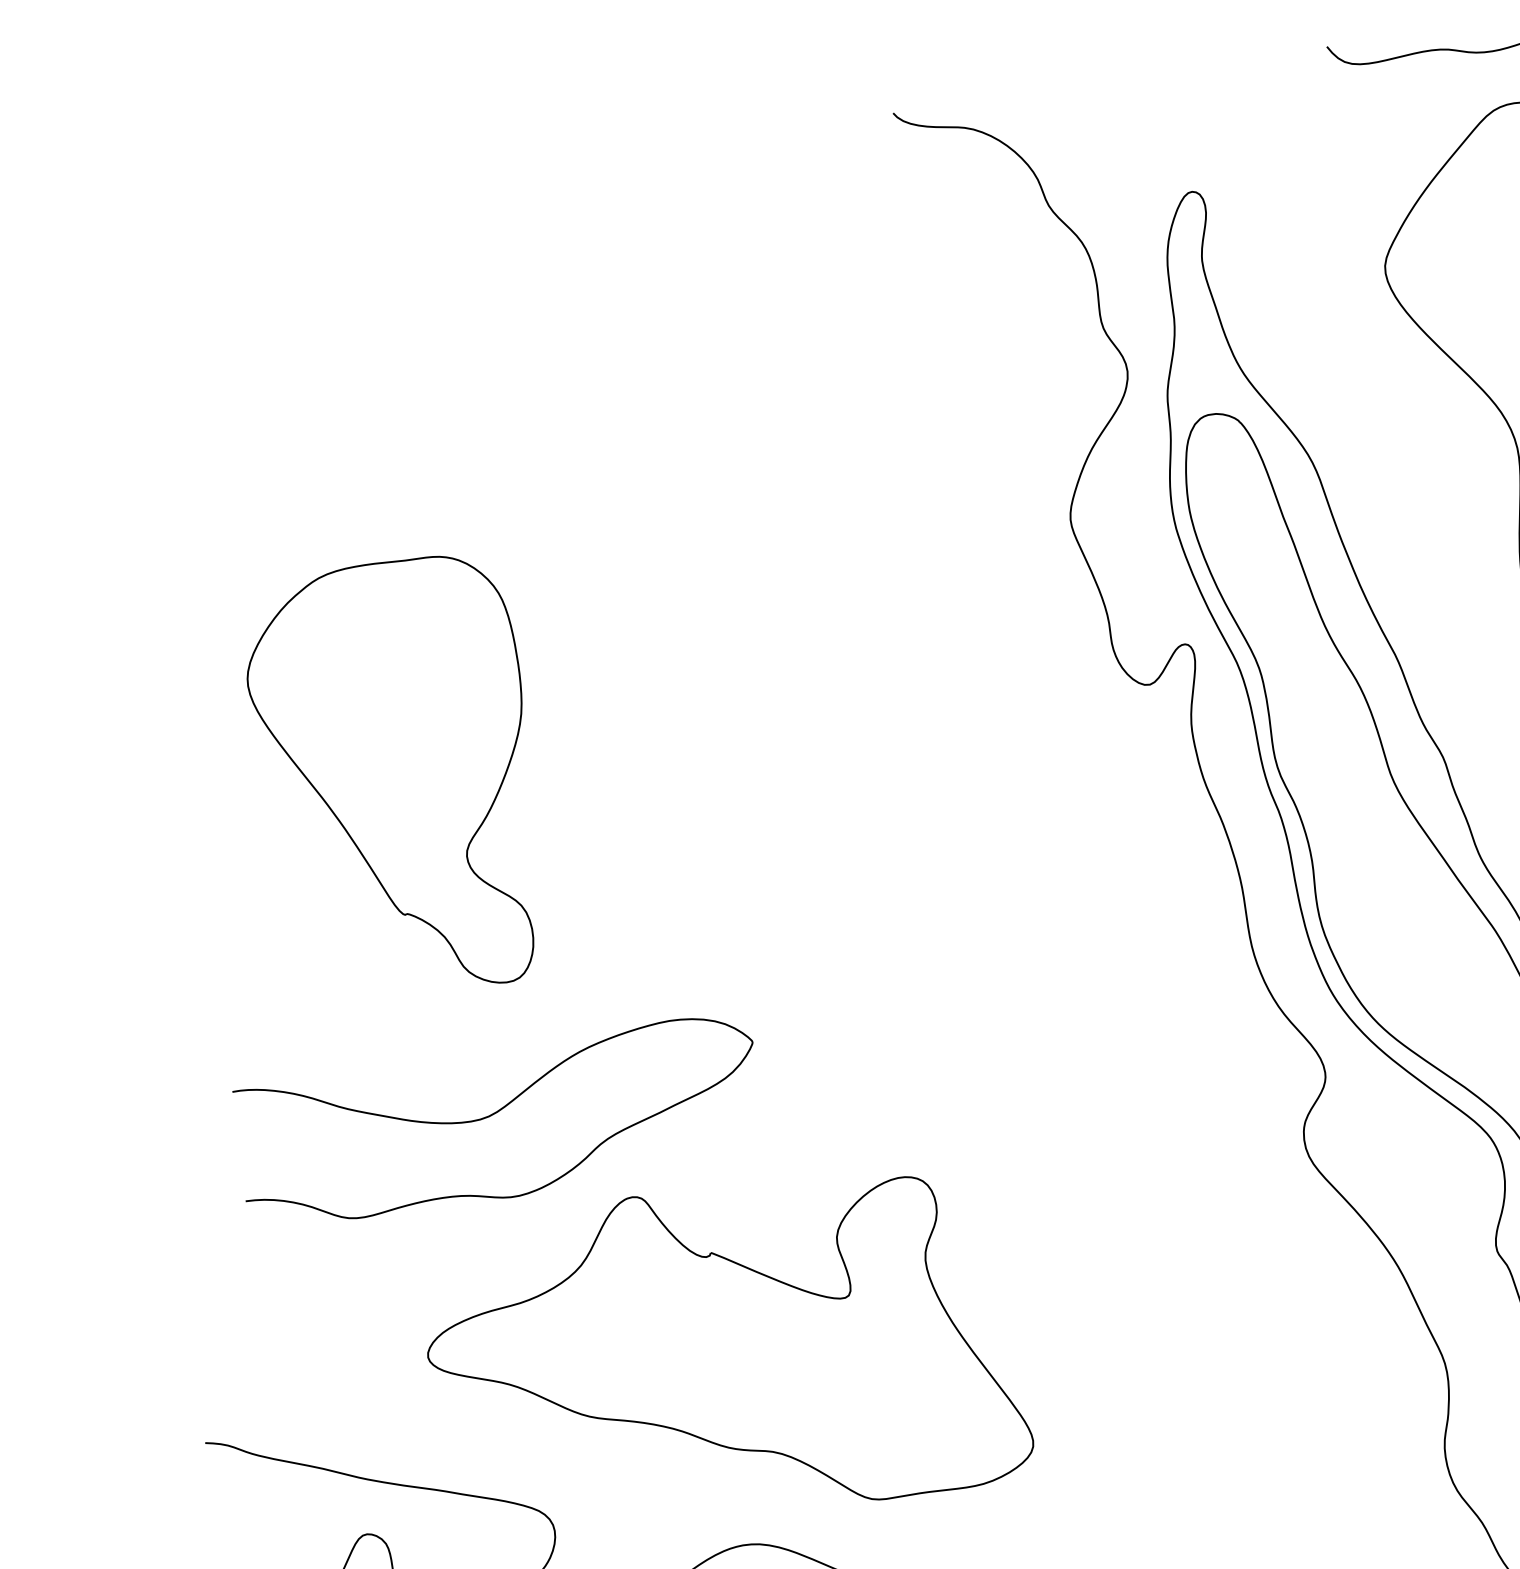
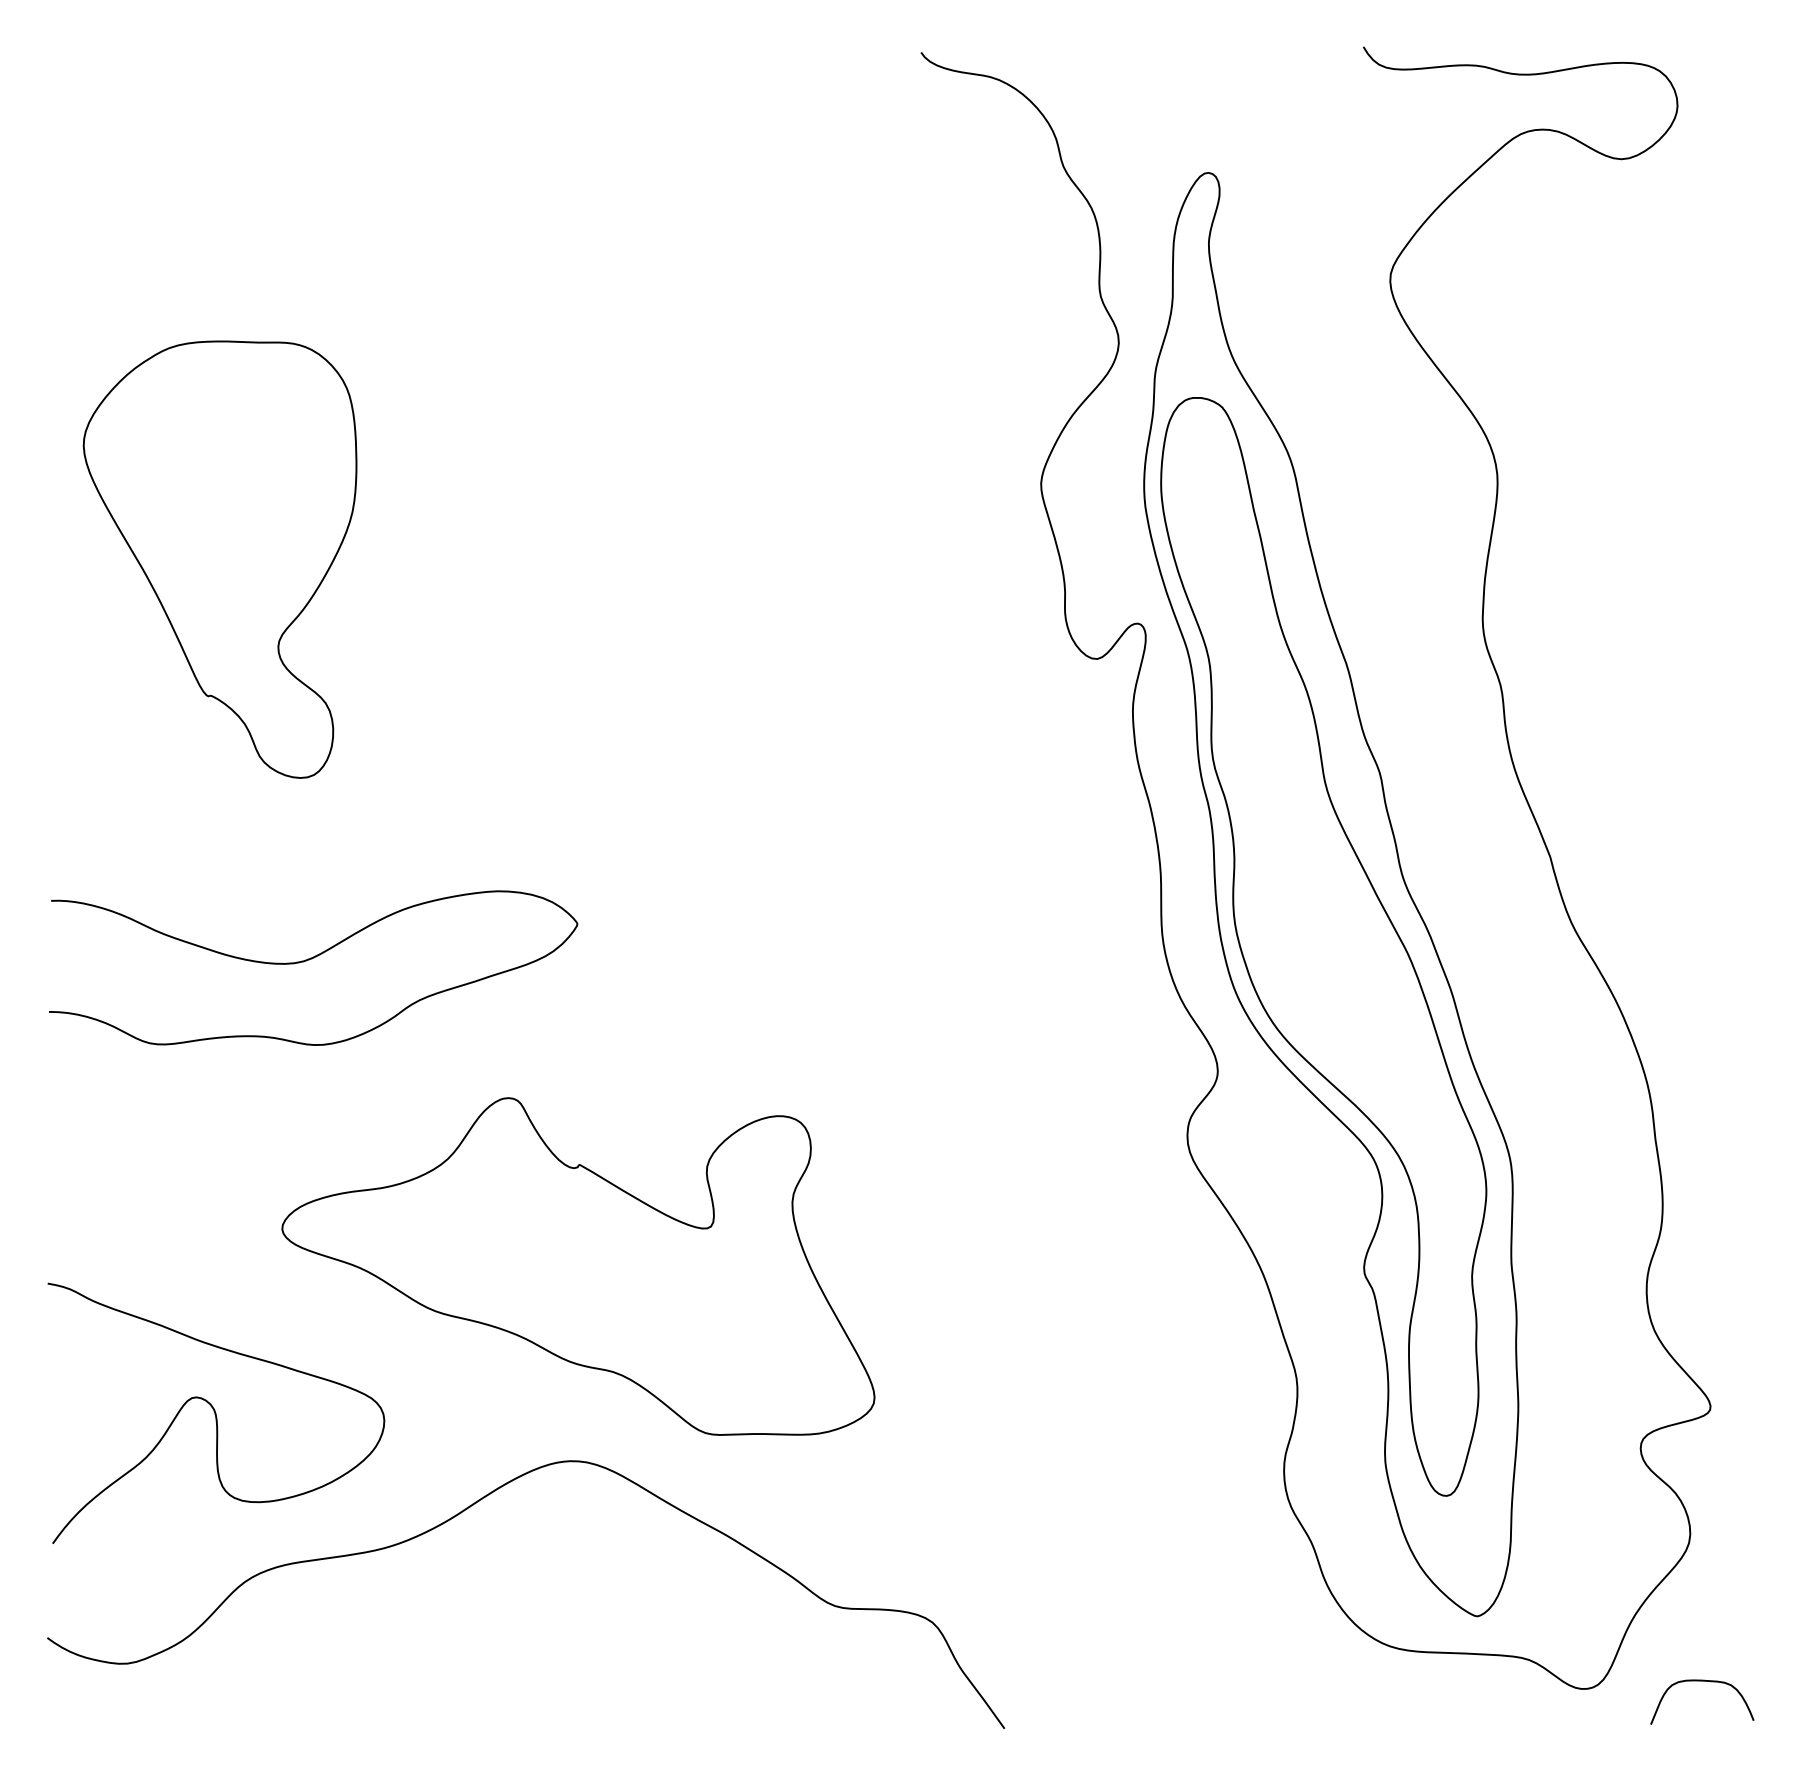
part: (397, 778) -> (219, 559), moved
part: (494, 1114) -> (309, 960), moved

